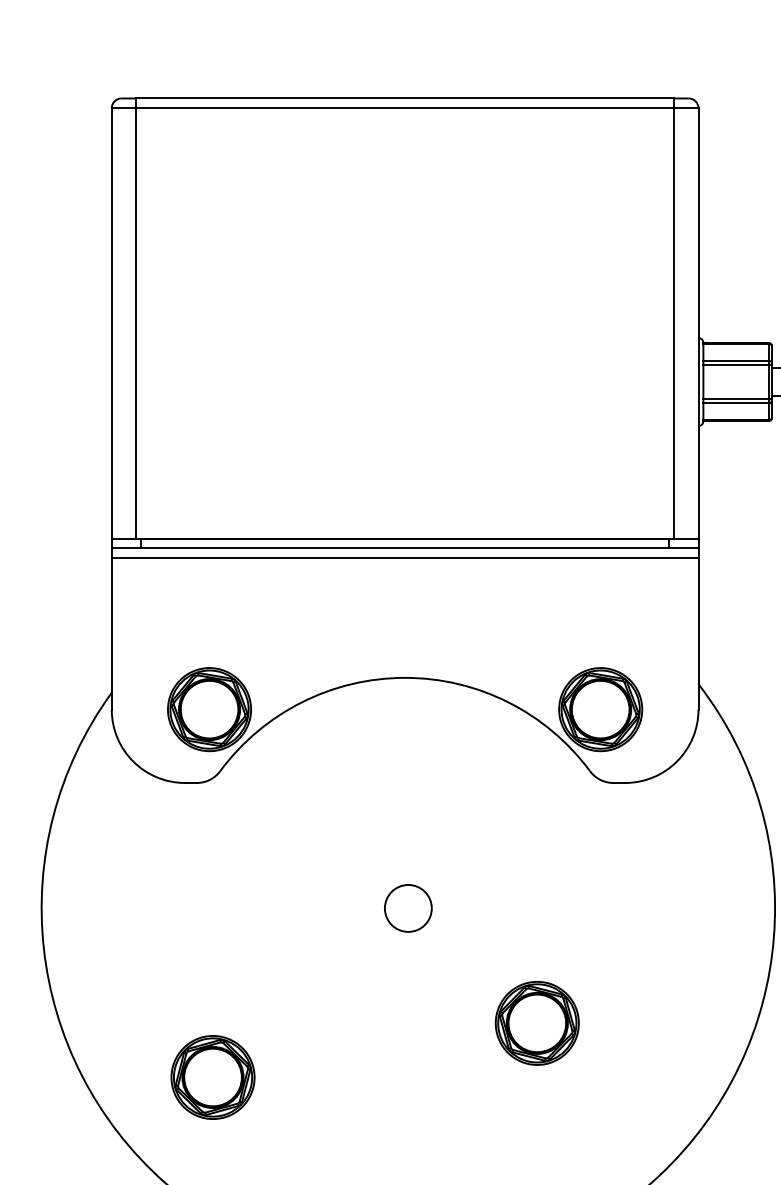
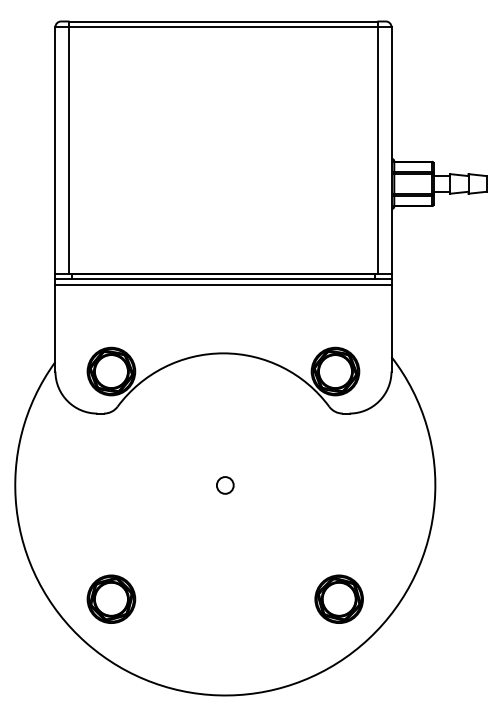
circle: (406, 908) -> (224, 485), size x0.62
part: (536, 1022) -> (338, 598), moved
part: (213, 1076) -> (111, 598), moved

